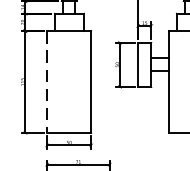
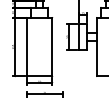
line: (47, 82) -> (27, 47), dashed -> solid

